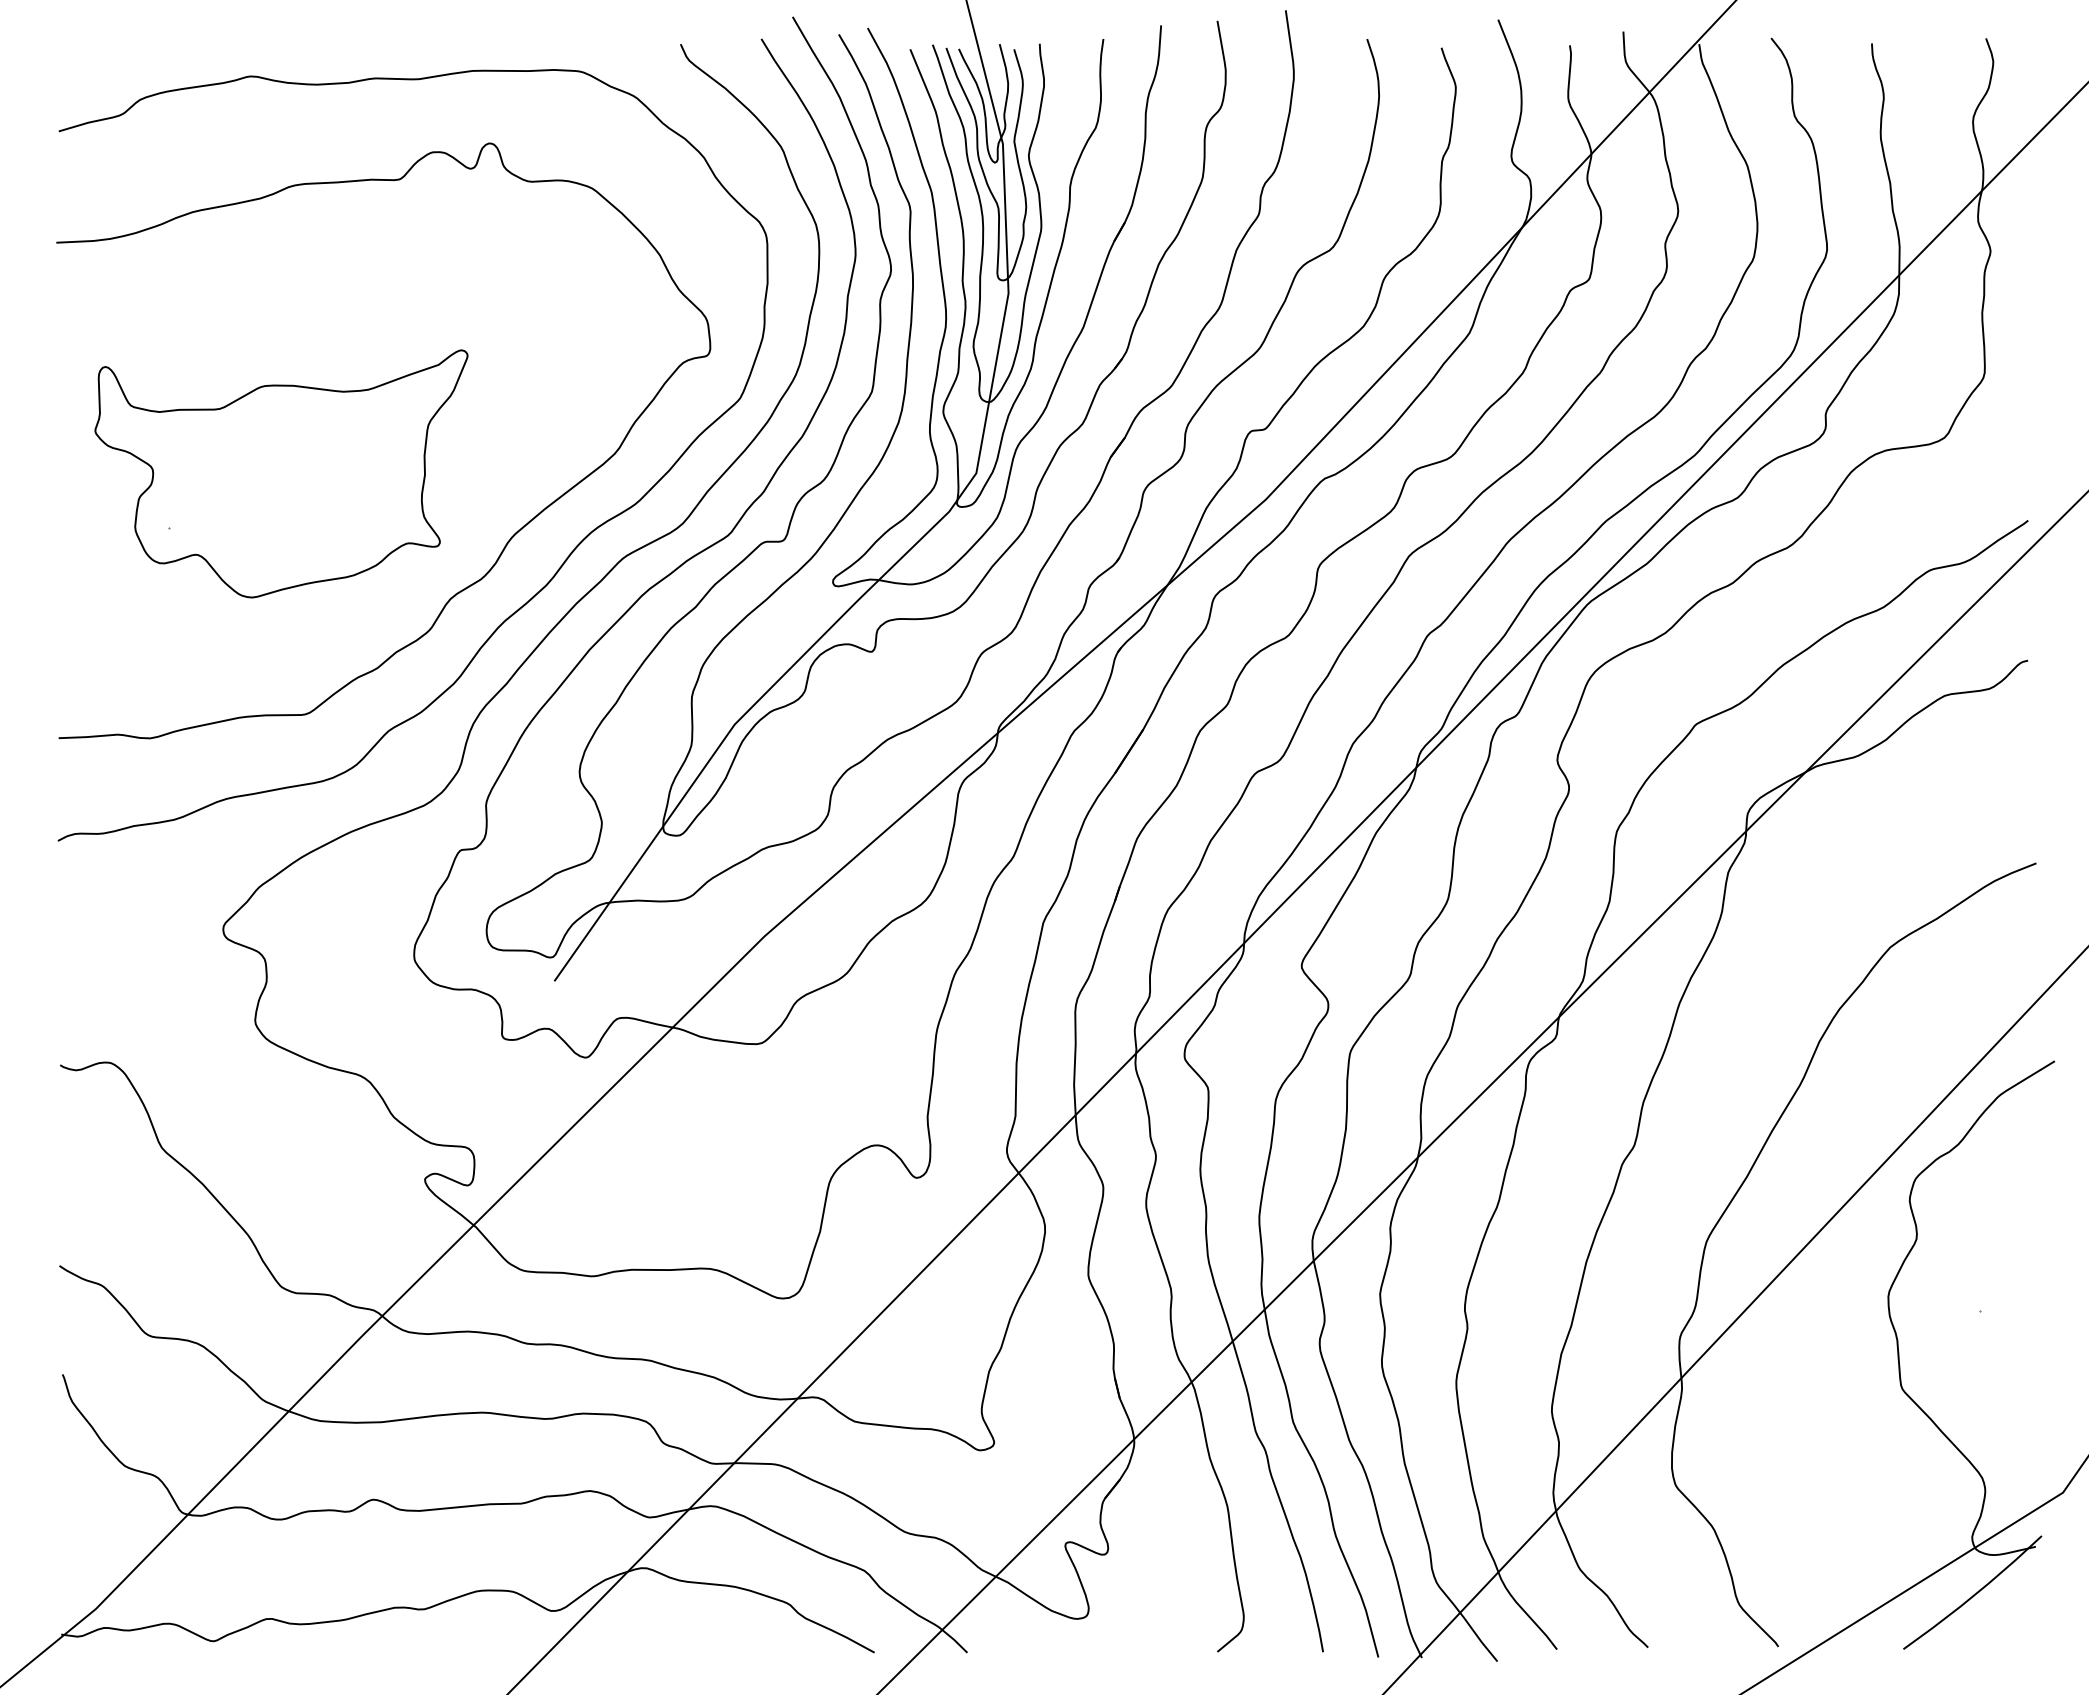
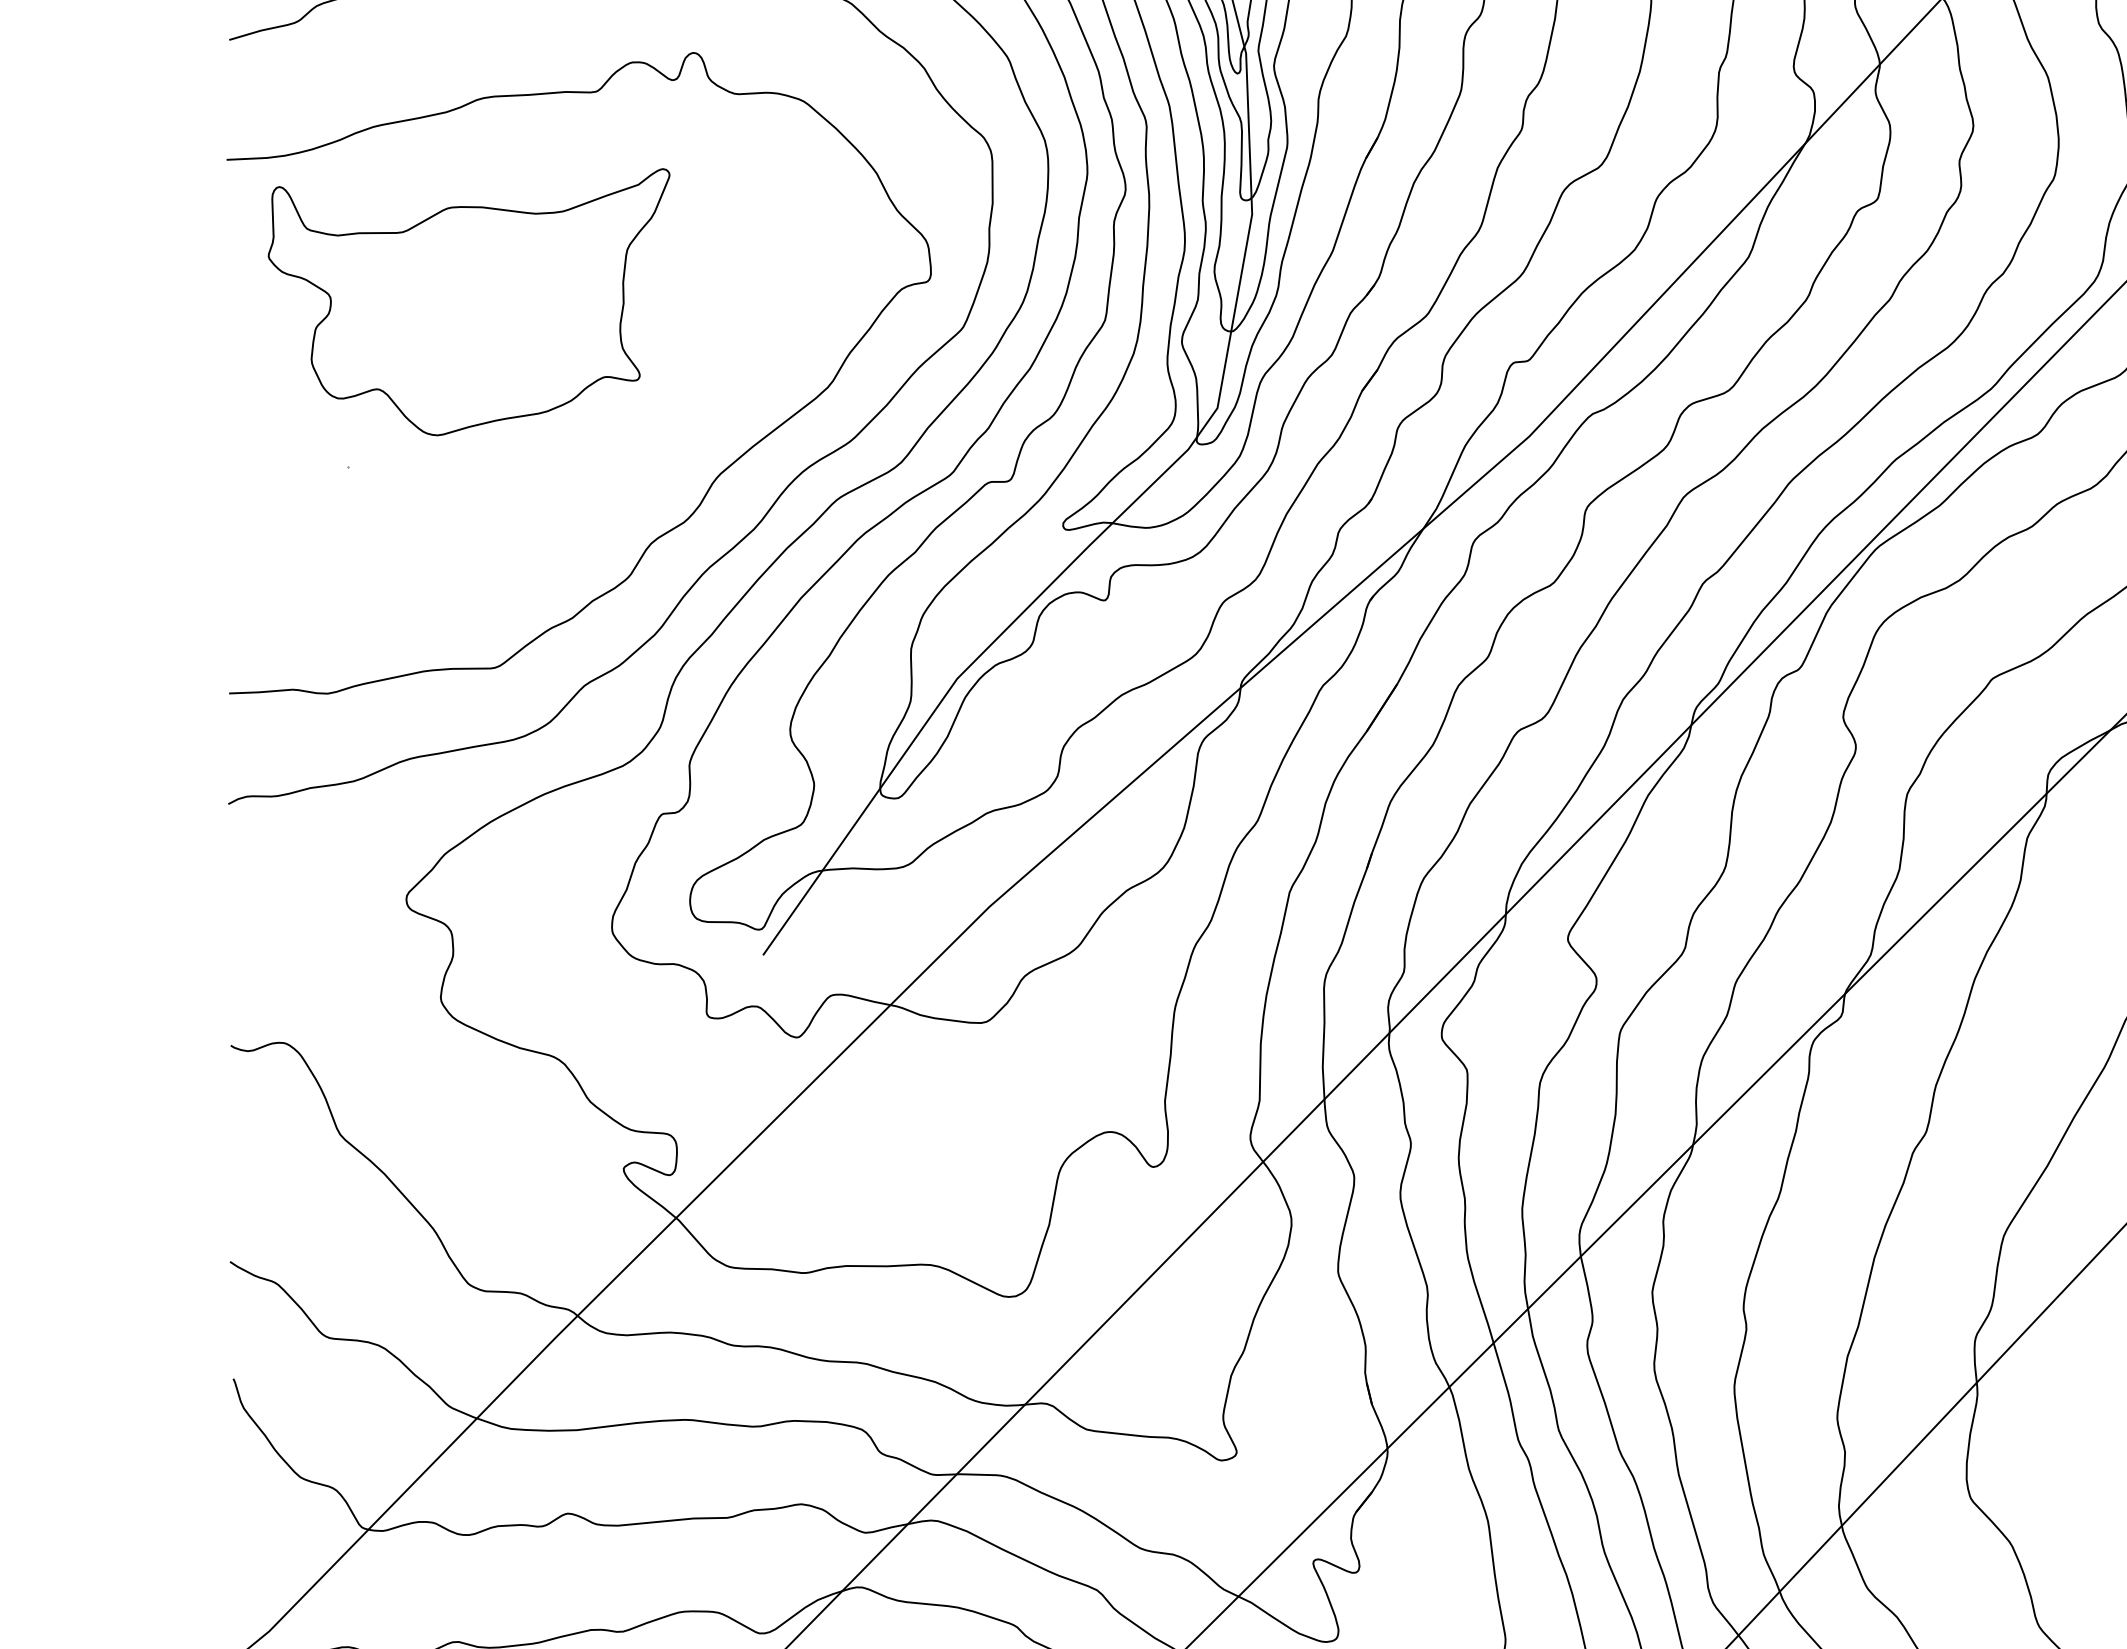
part: (281, 473) -> (469, 301), moved

